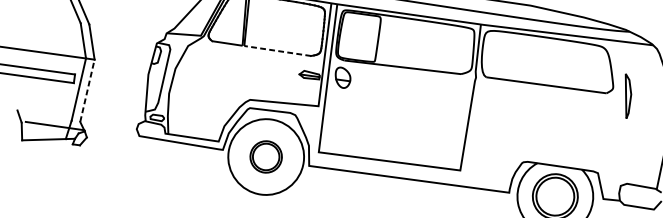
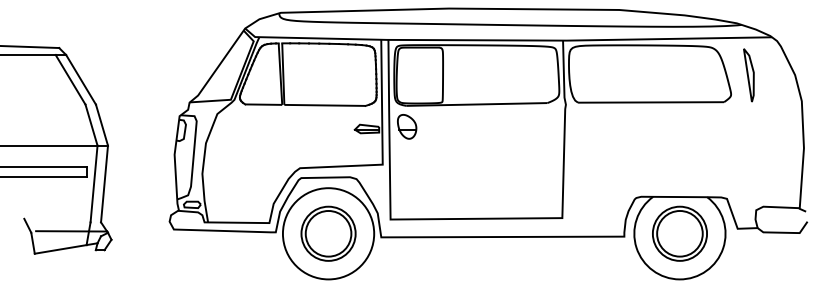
line: (278, 51) -> (325, 105), dashed -> solid
line: (87, 91) -> (104, 184), dashed -> solid
part: (626, 96) -> (748, 75), moved
part: (266, 156) -> (328, 233), size x1.43

